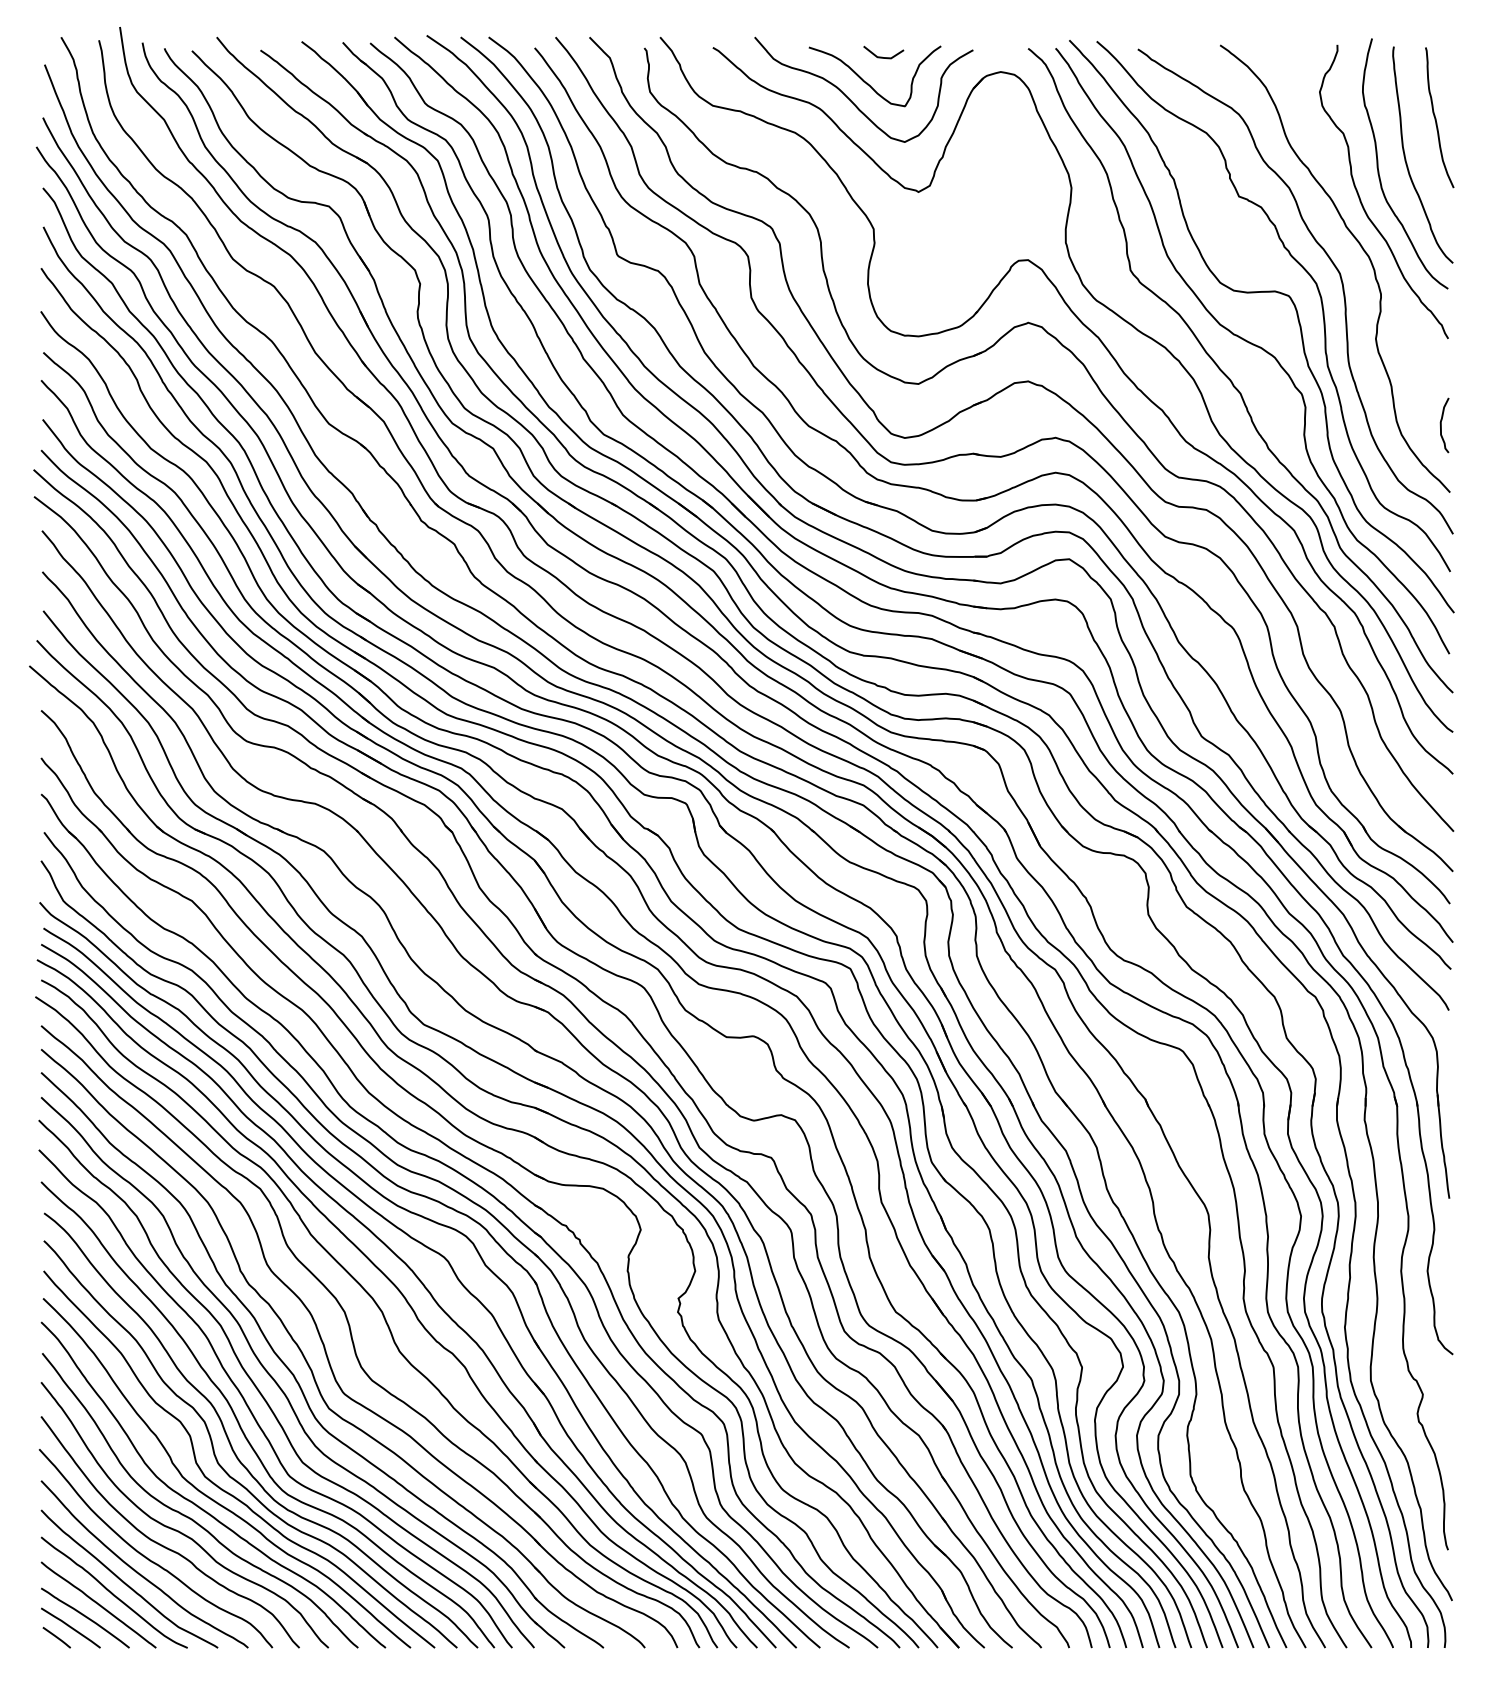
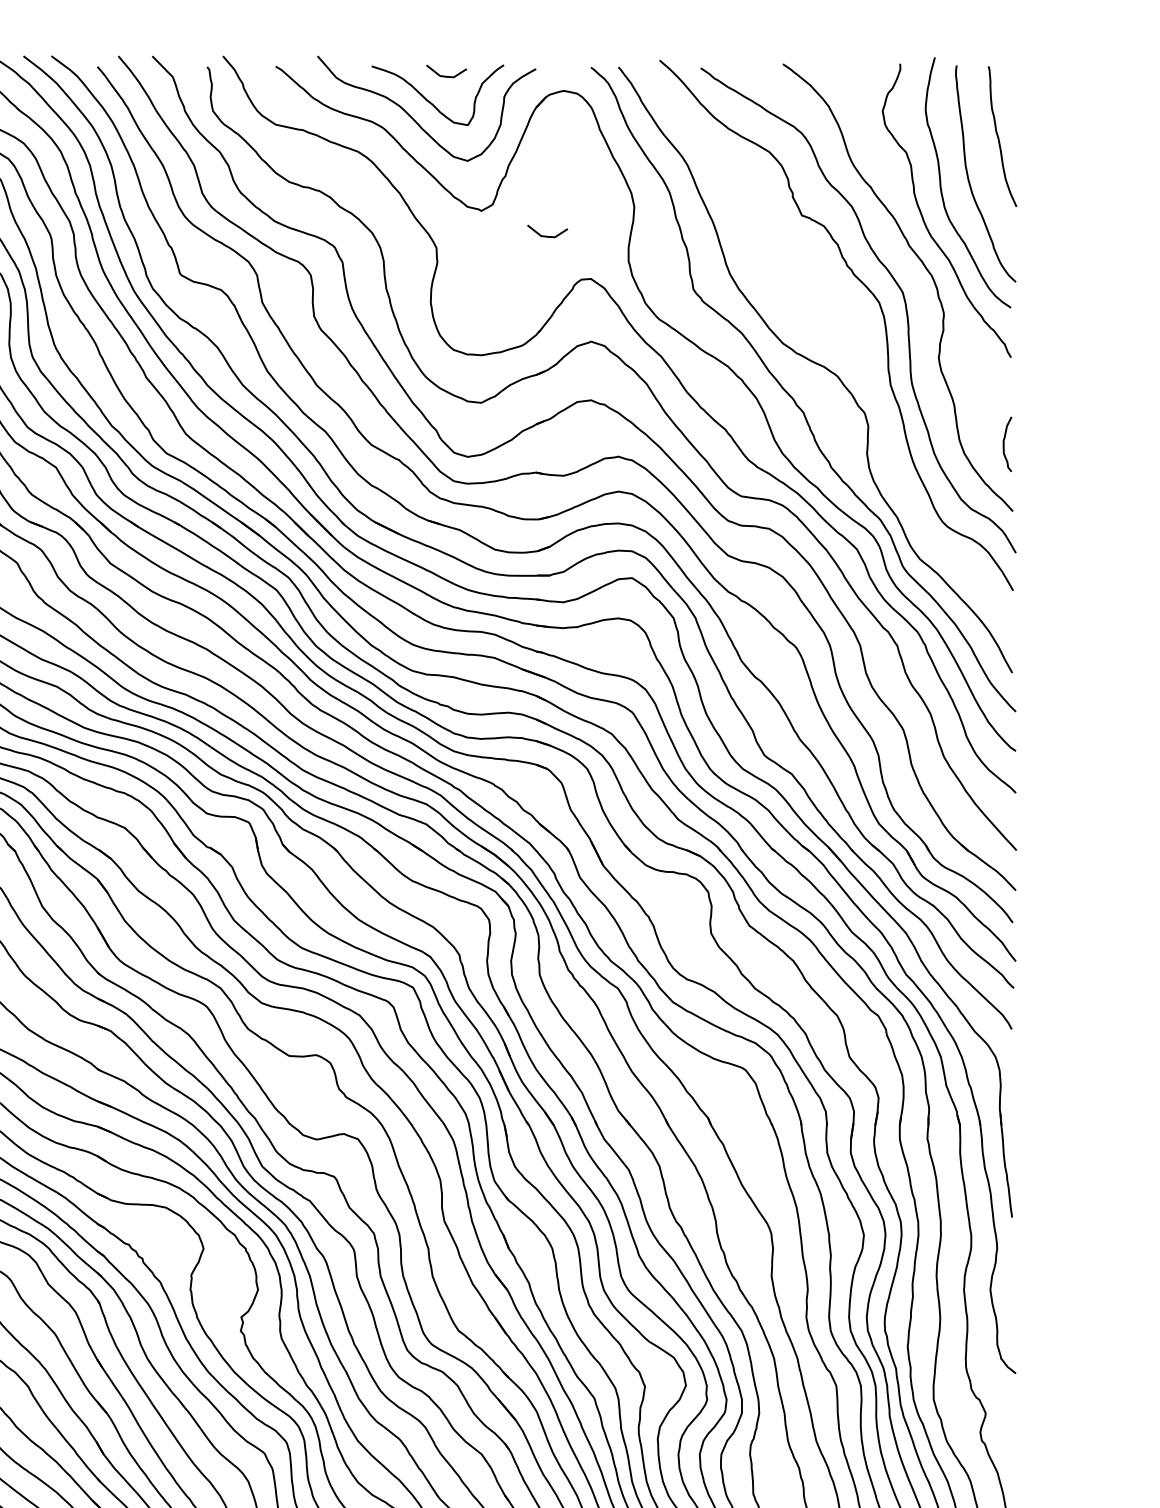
line: (983, 216) -> (546, 235), added
curve: (1255, 293) -> (818, 312), removed

